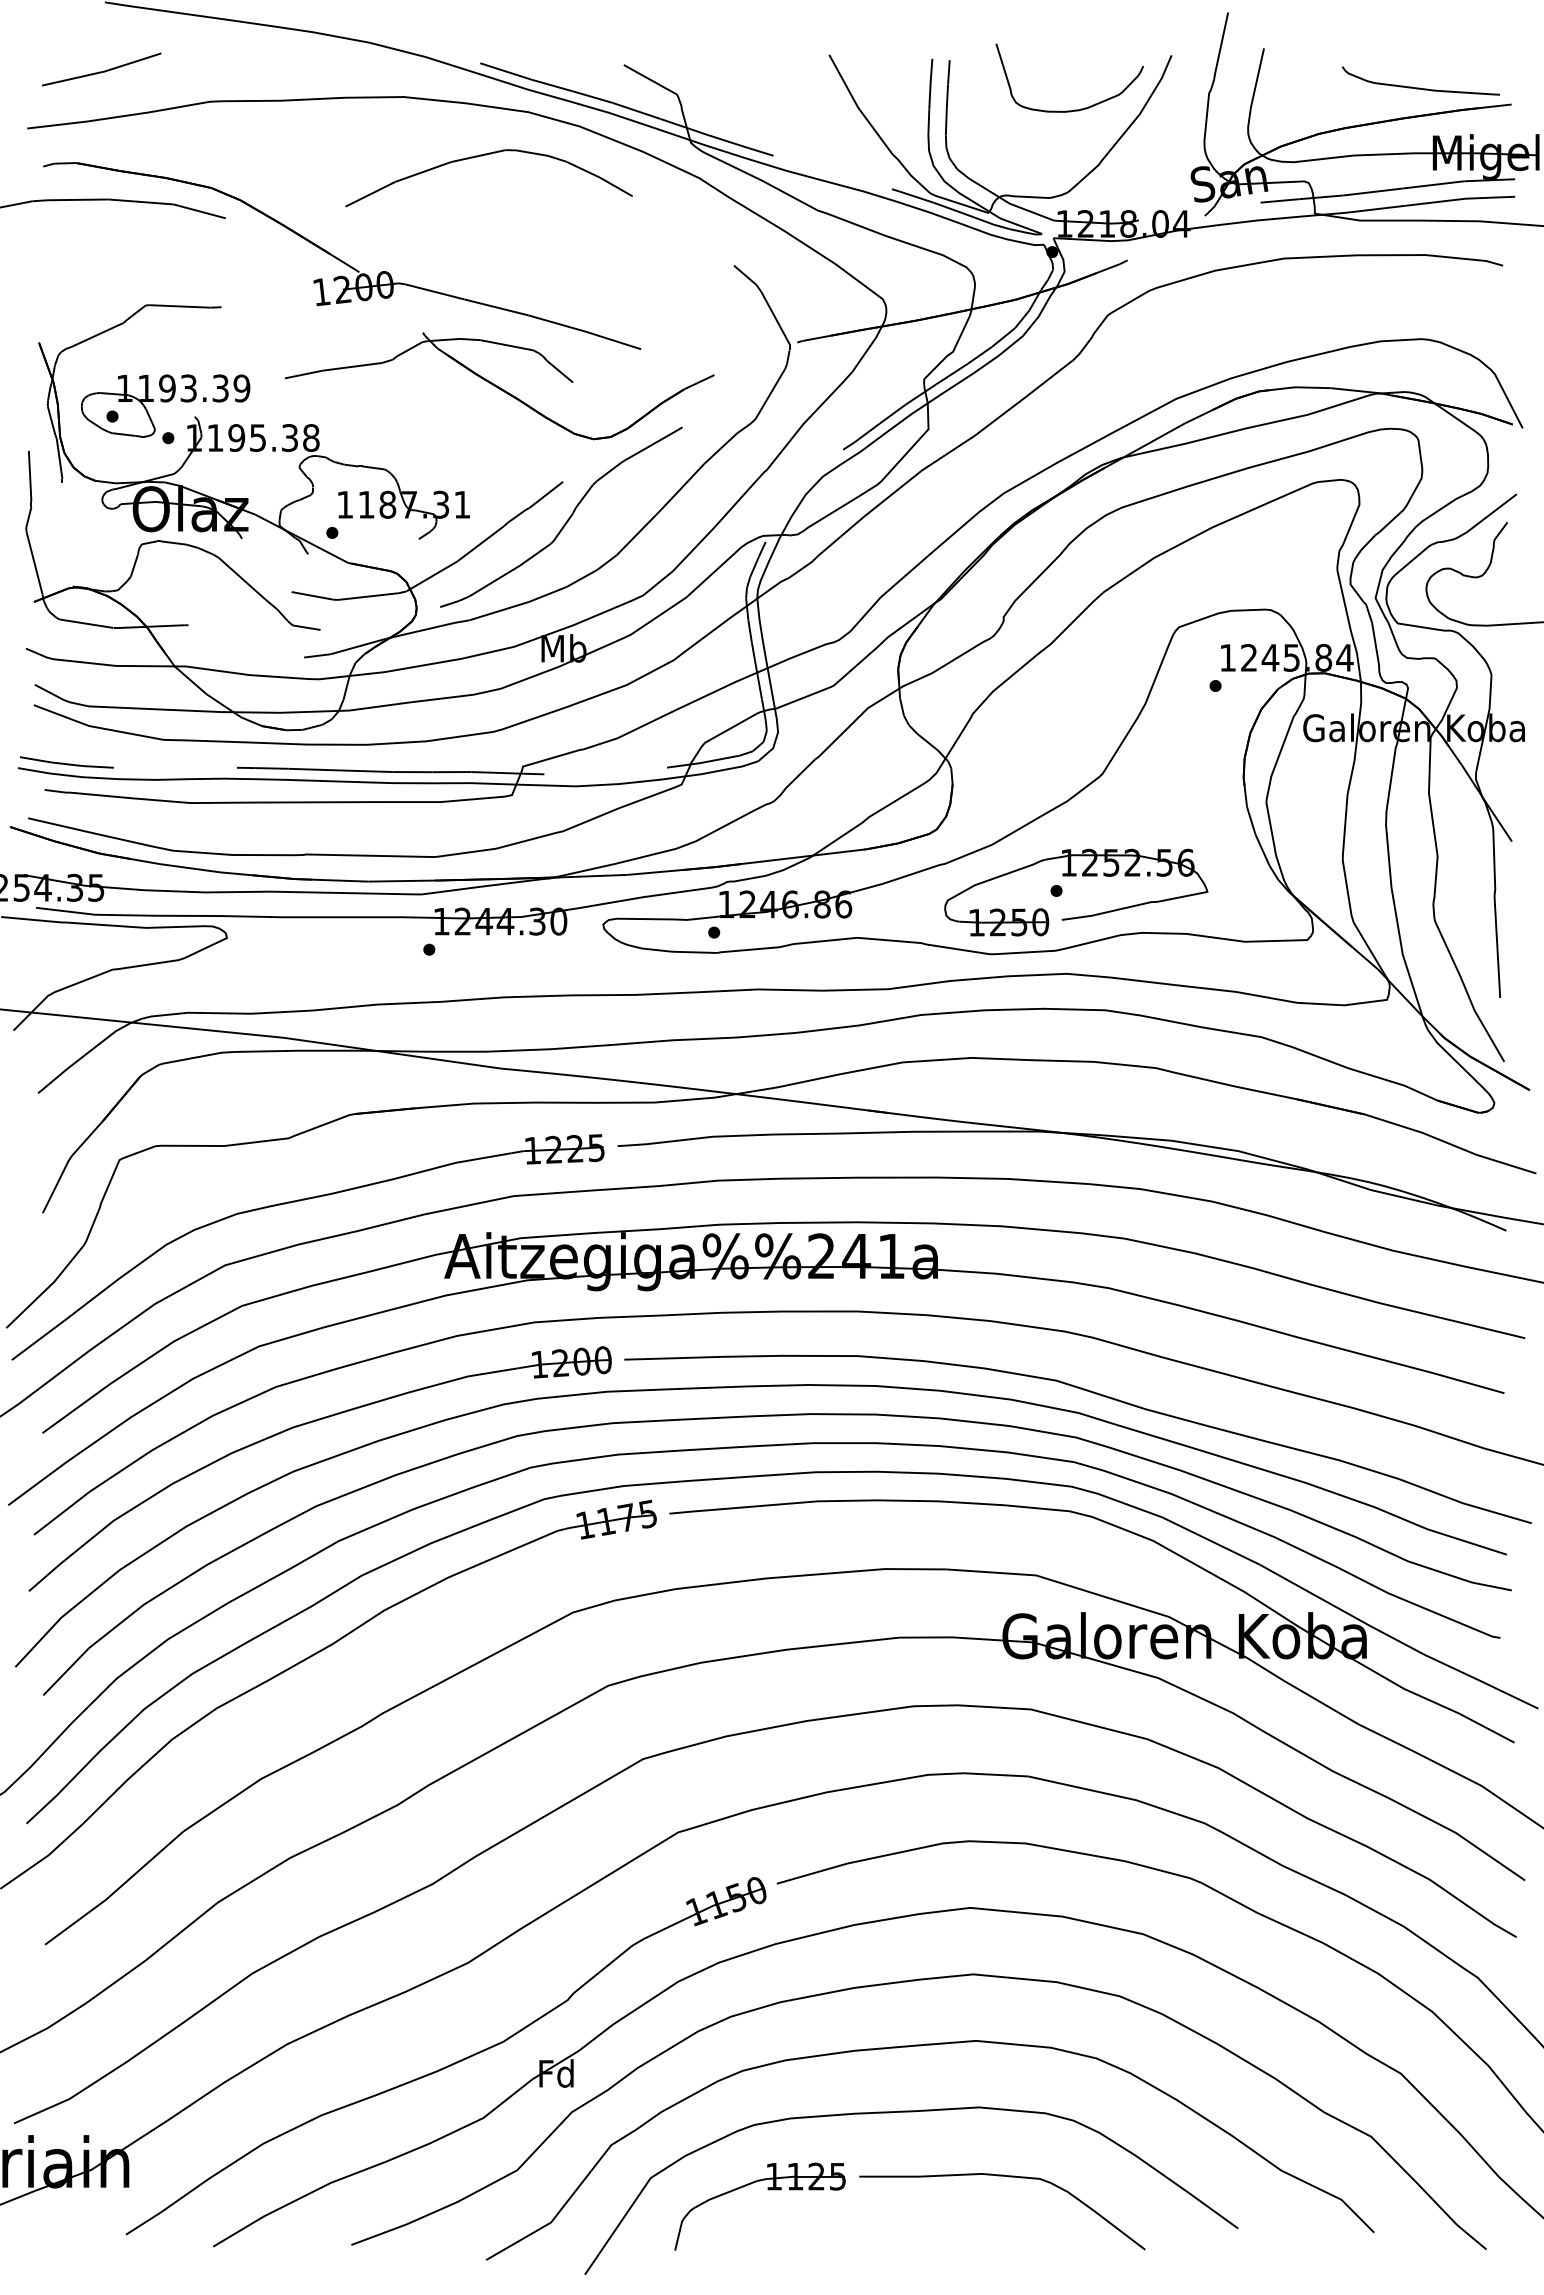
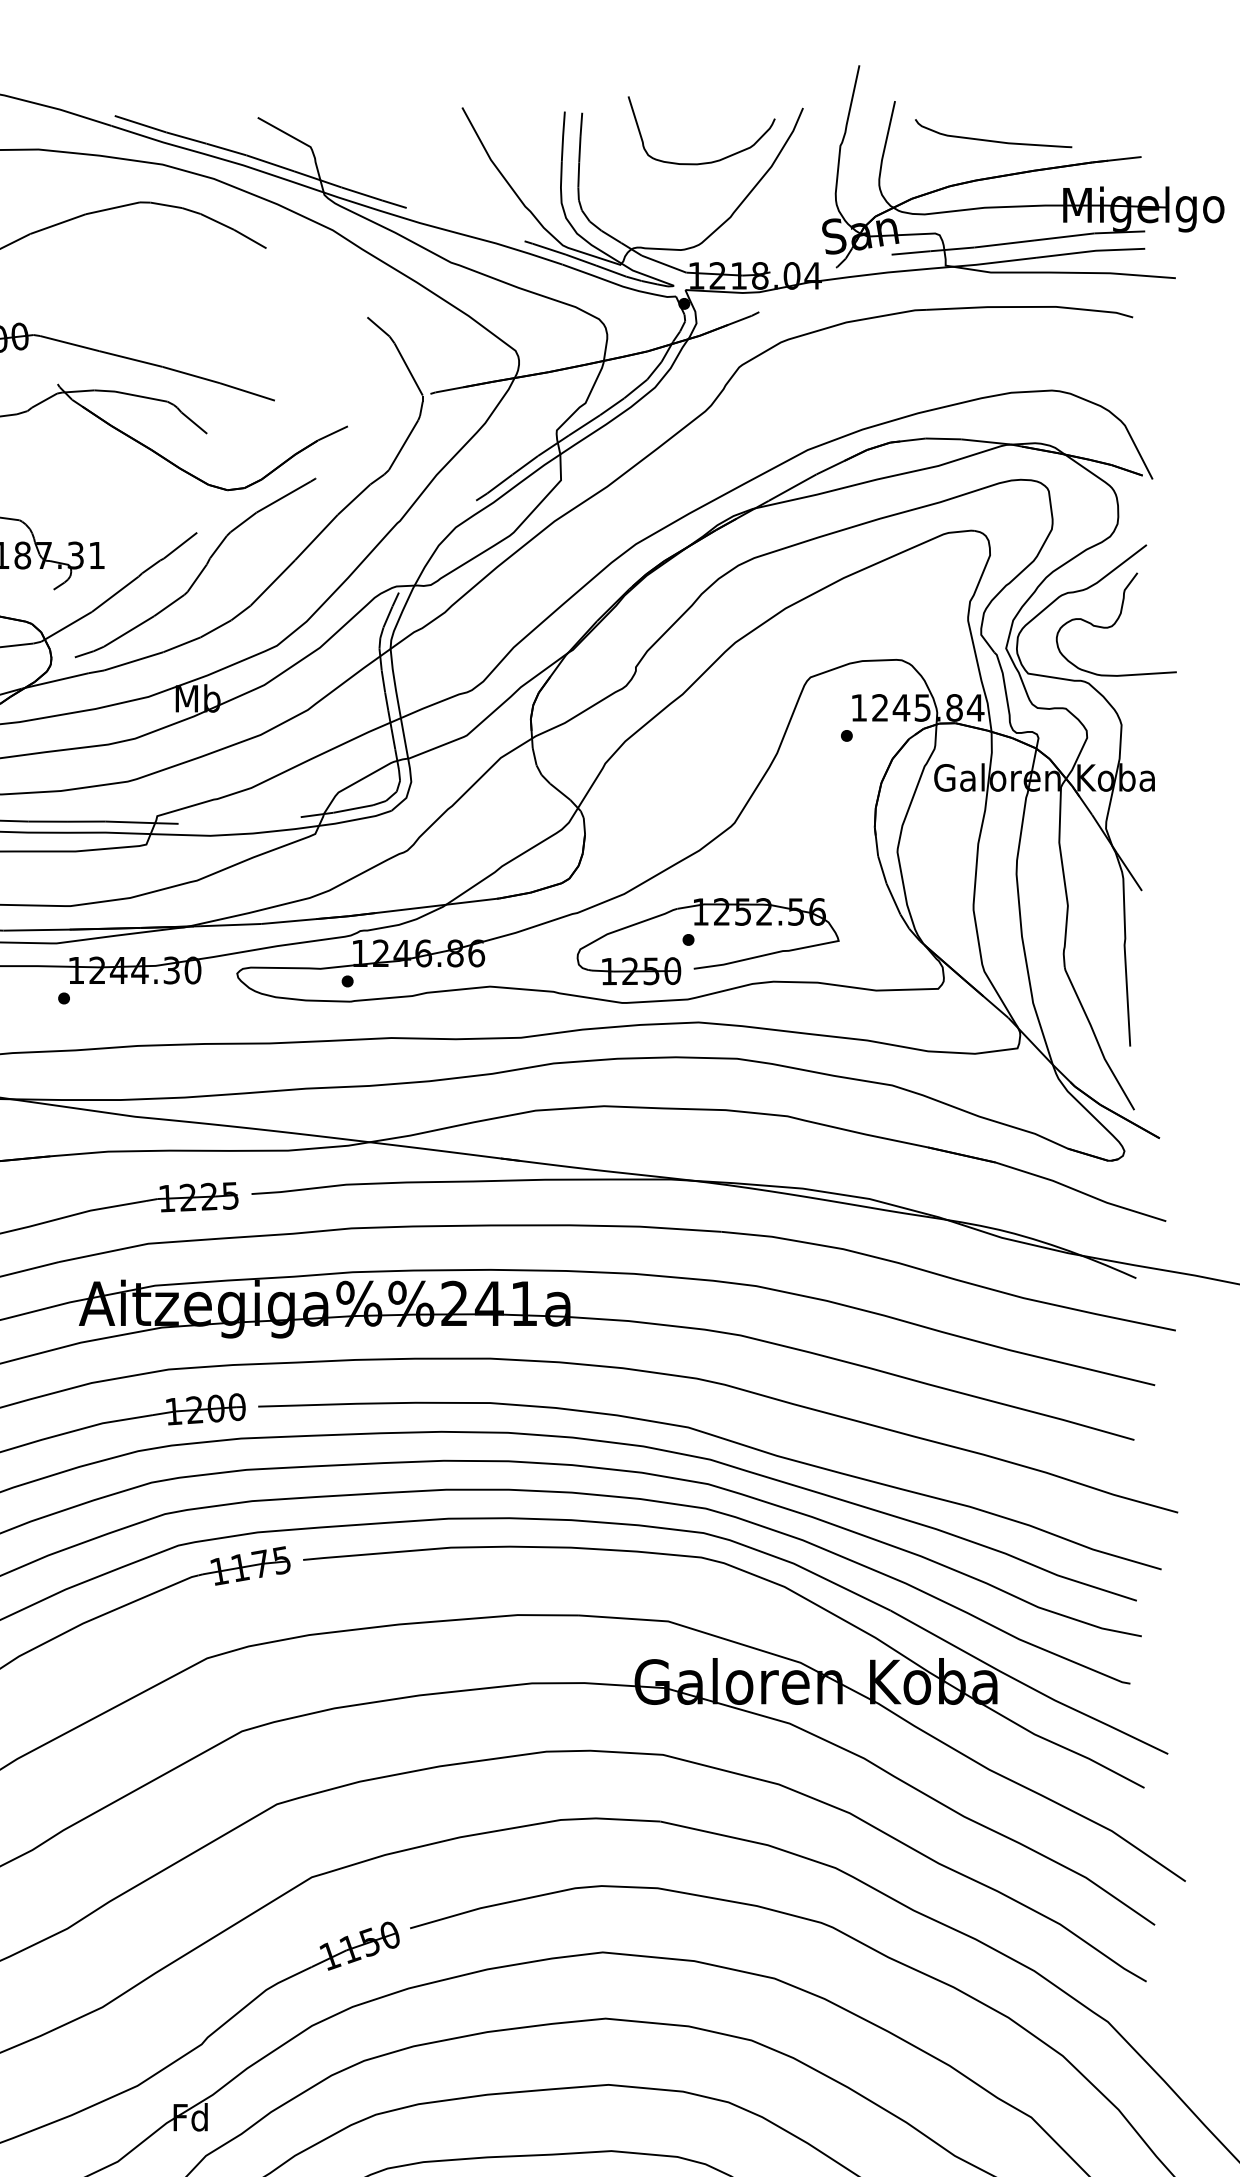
curve: (1420, 87) -> (993, 140), moved

